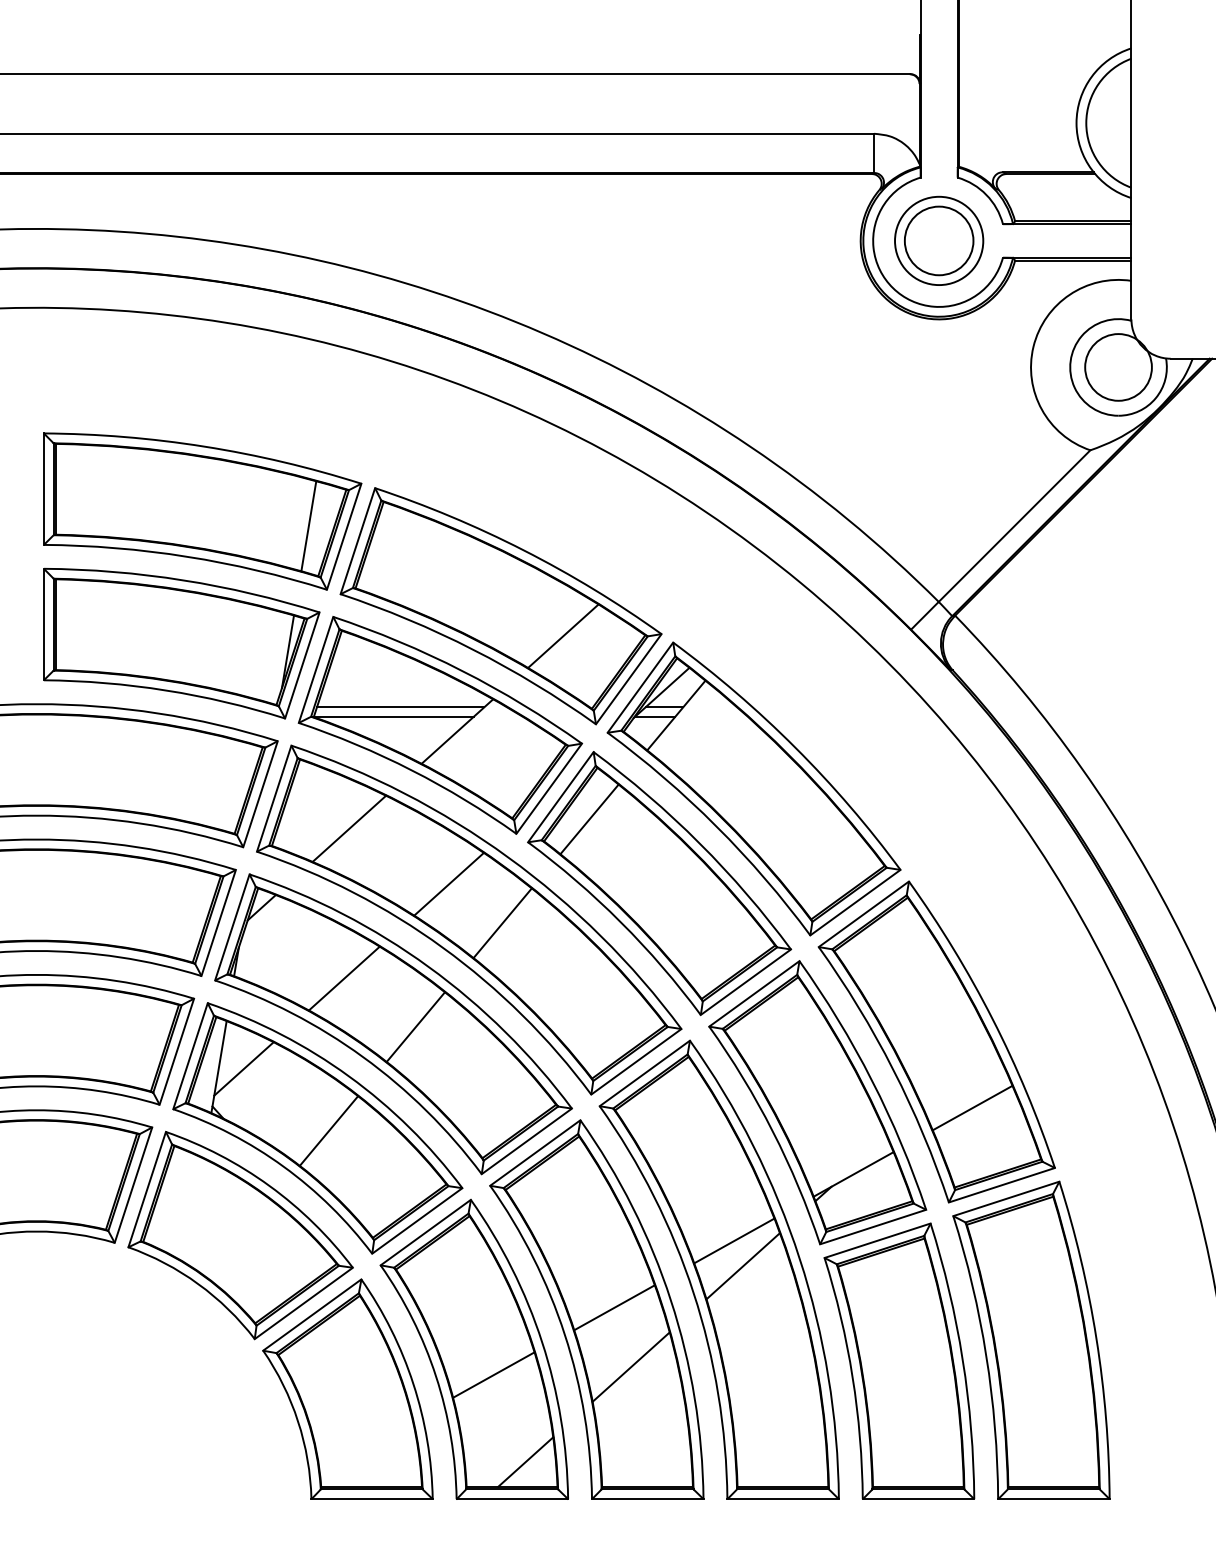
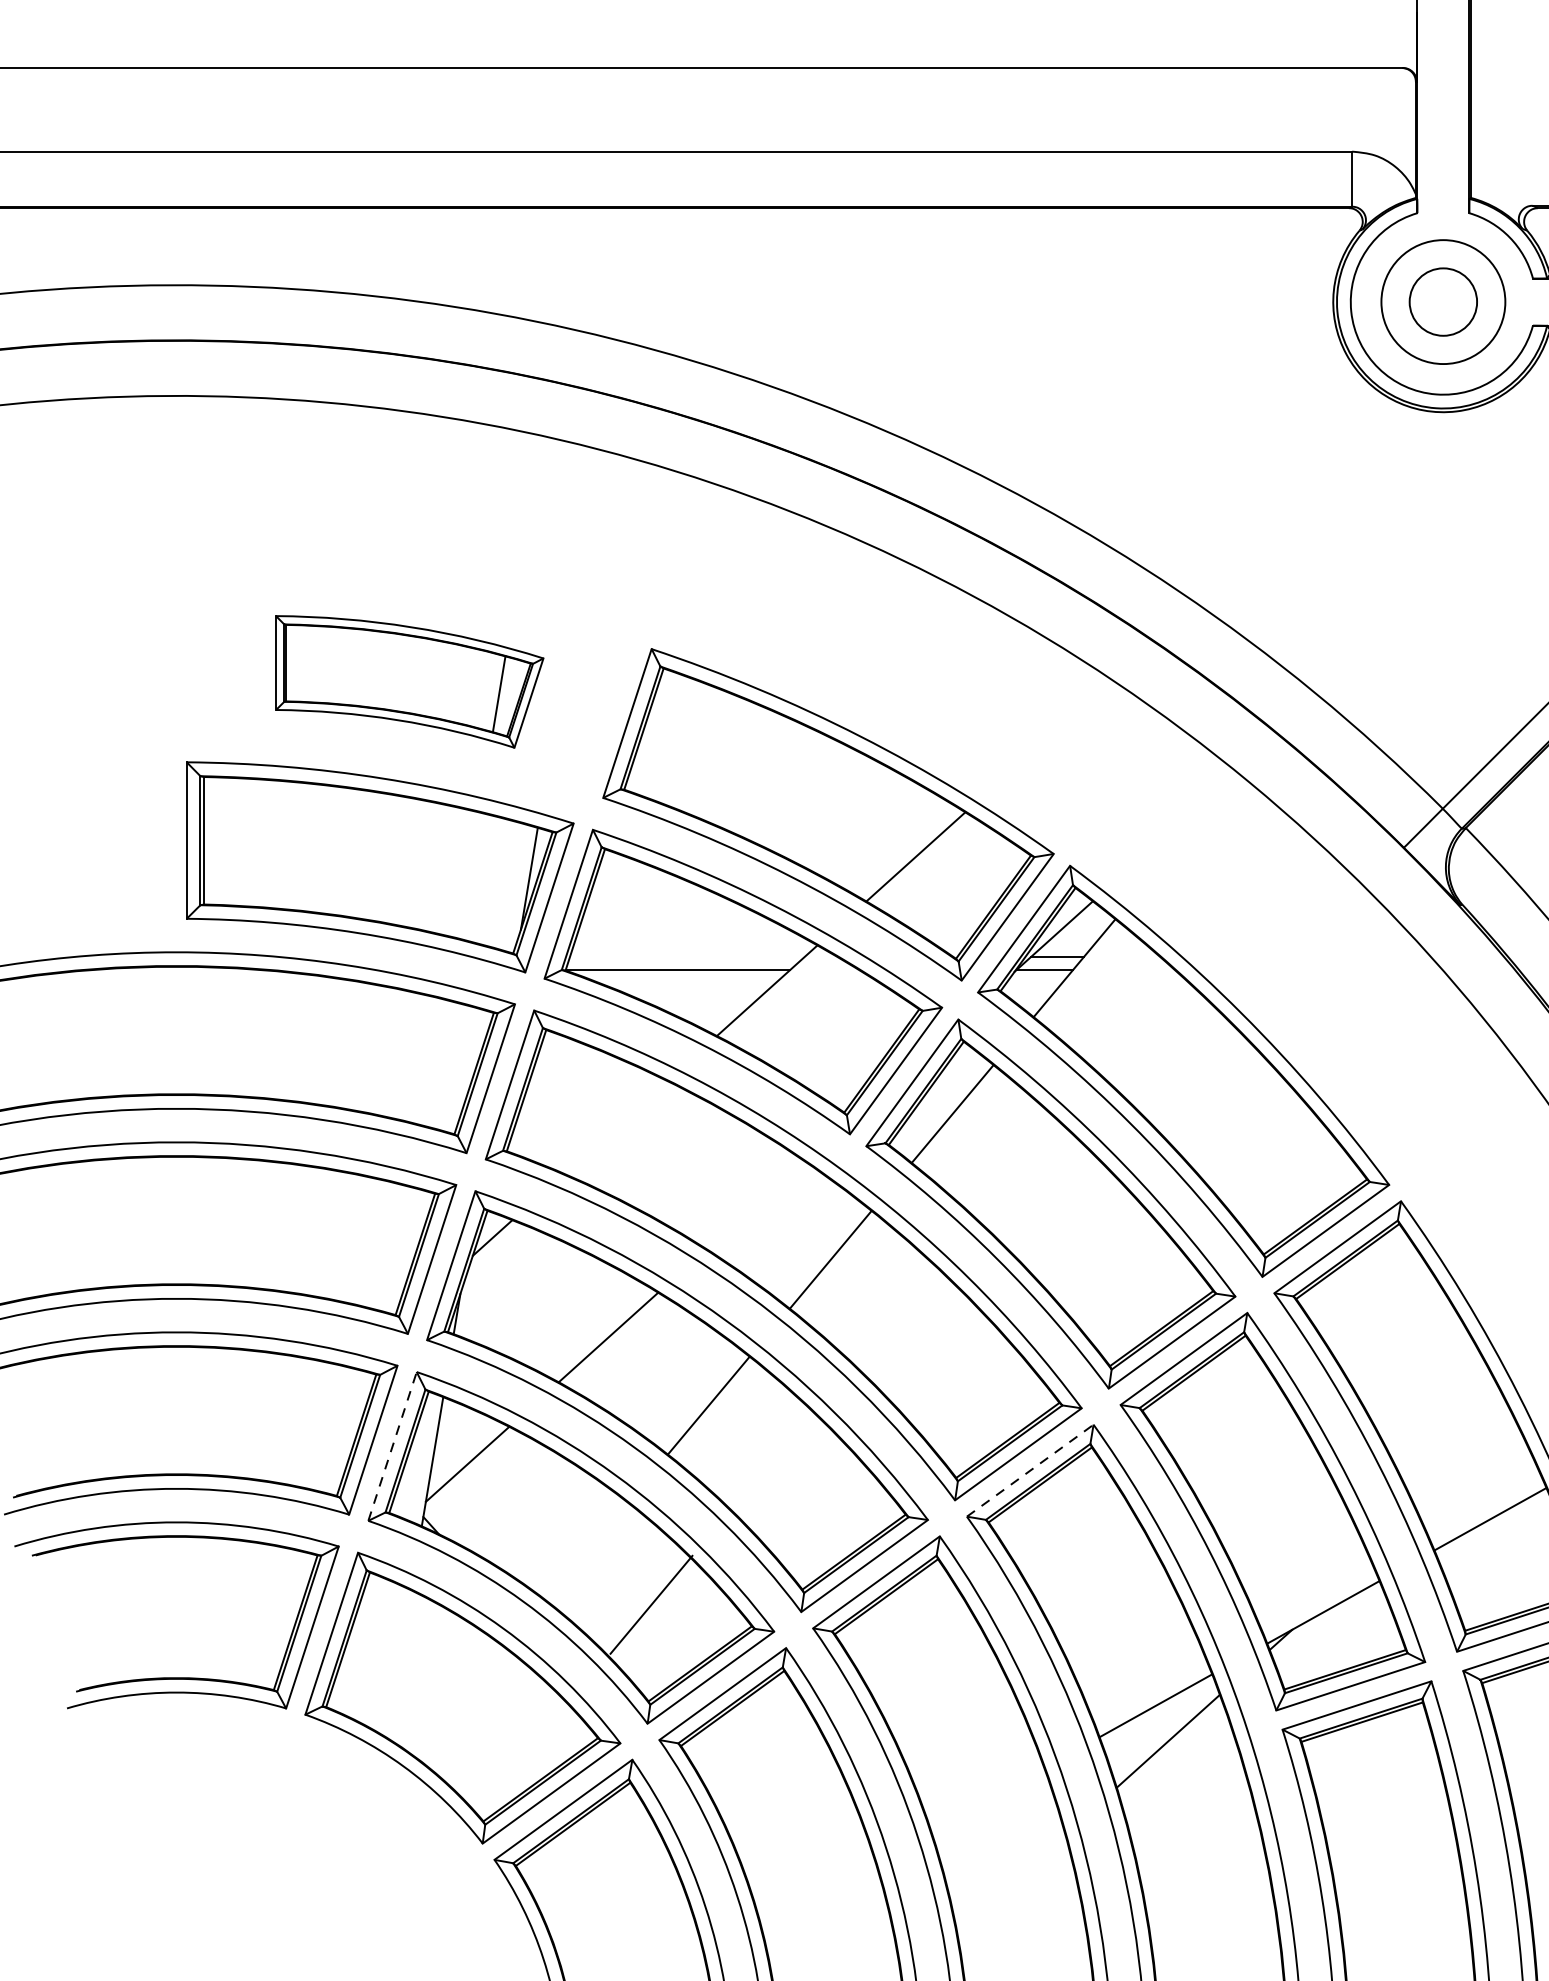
circle: (938, 240) -> (1442, 301), size x0.7
part: (202, 511) -> (409, 681), size x0.6
line: (400, 707) -> (687, 956), removed
line: (349, 828) -> (615, 1126), removed
line: (448, 883) -> (754, 1204), removed
line: (190, 1056) -> (392, 1446), solid -> dashed
line: (644, 1073) -> (1029, 1470), solid -> dashed
line: (328, 1130) -> (650, 1604), moved
line: (614, 1307) -> (987, 1799), removed
line: (630, 1366) -> (1010, 1882), removed
line: (493, 1374) -> (817, 1893), removed

